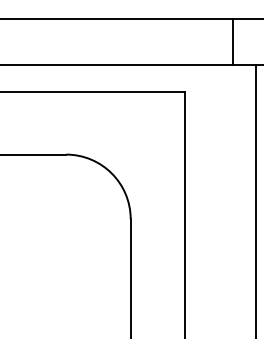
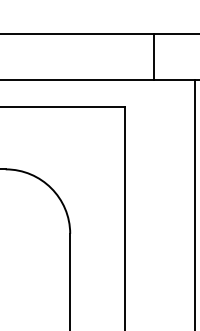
line: (232, 41) -> (154, 56), moved

